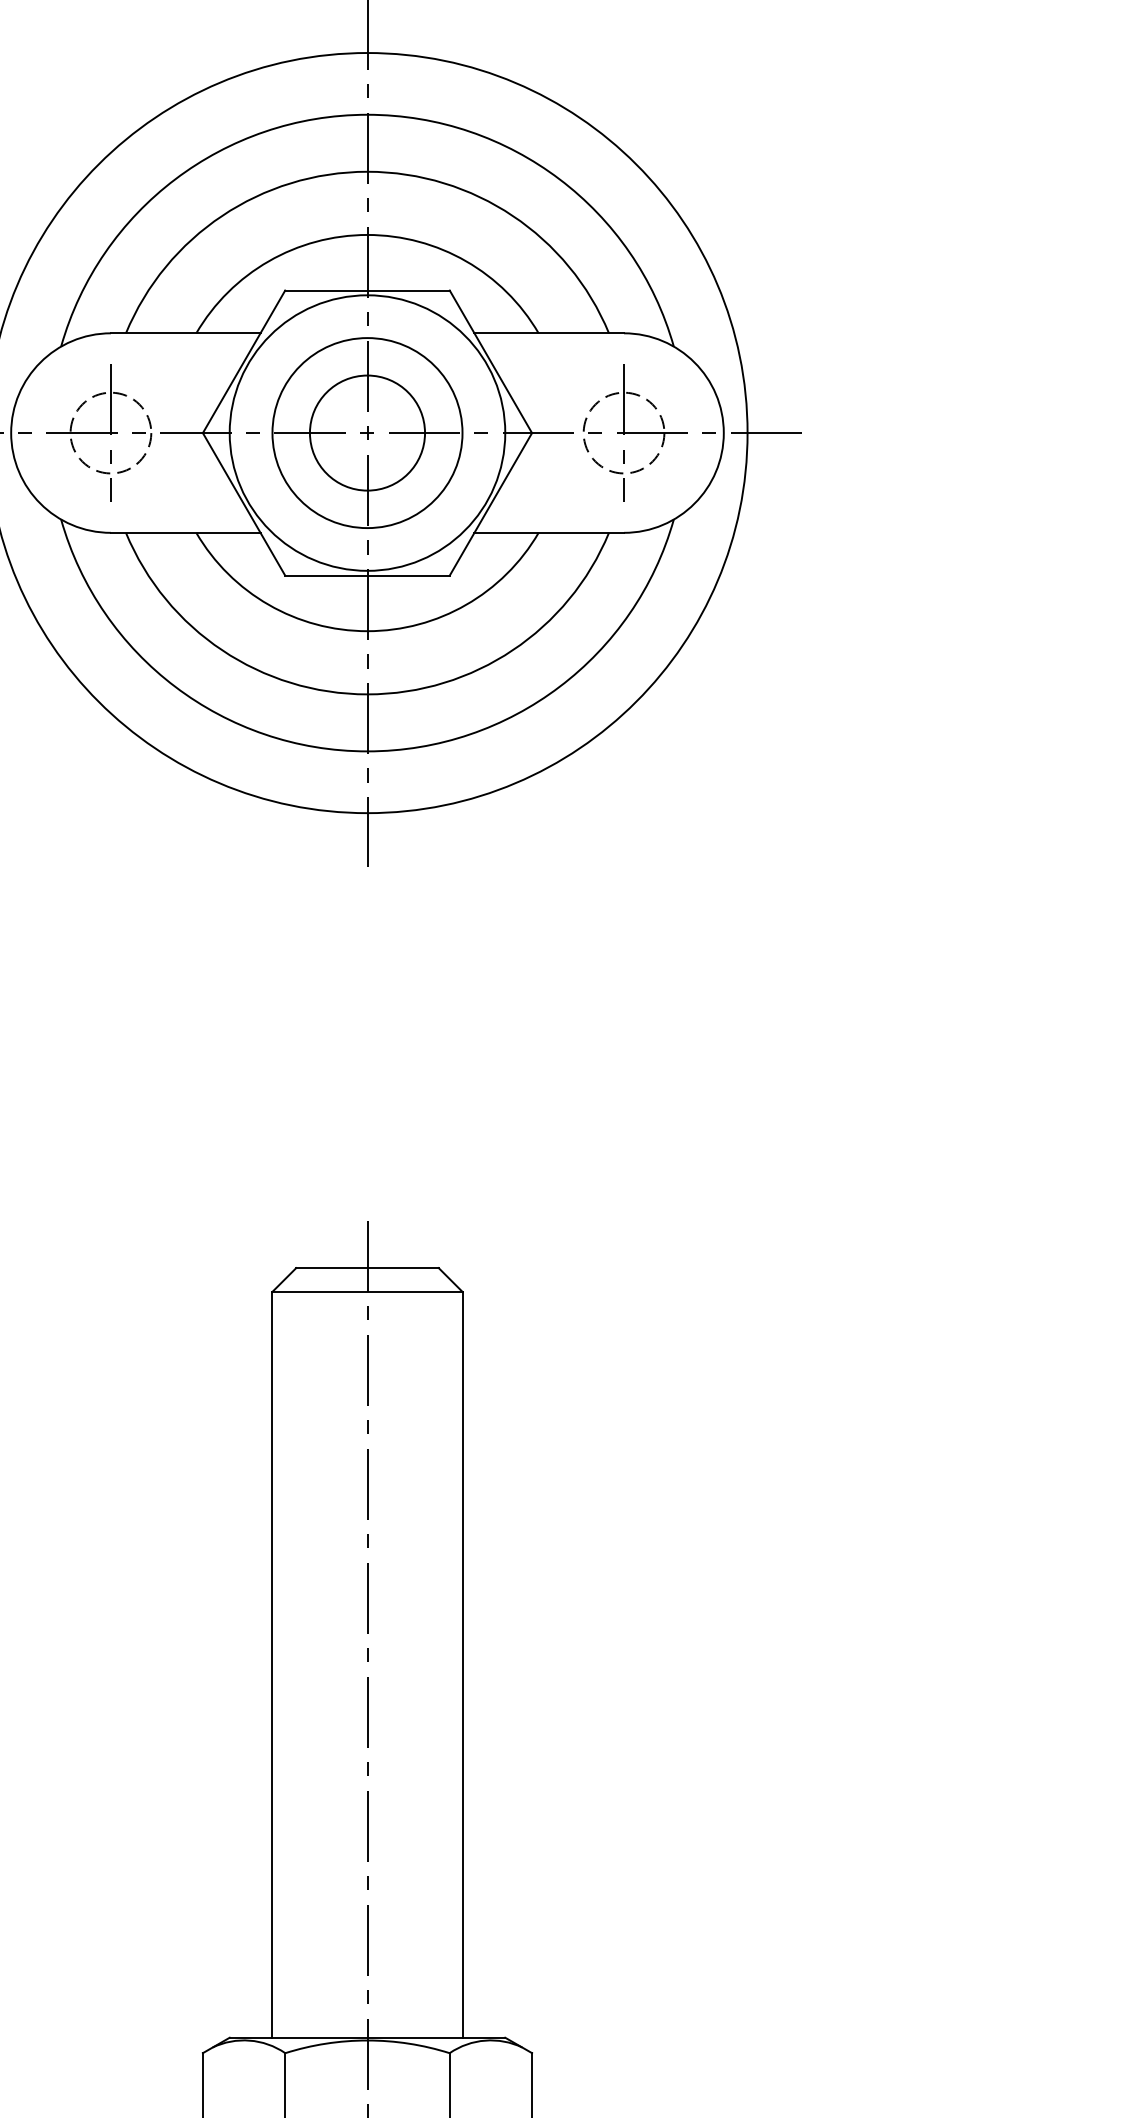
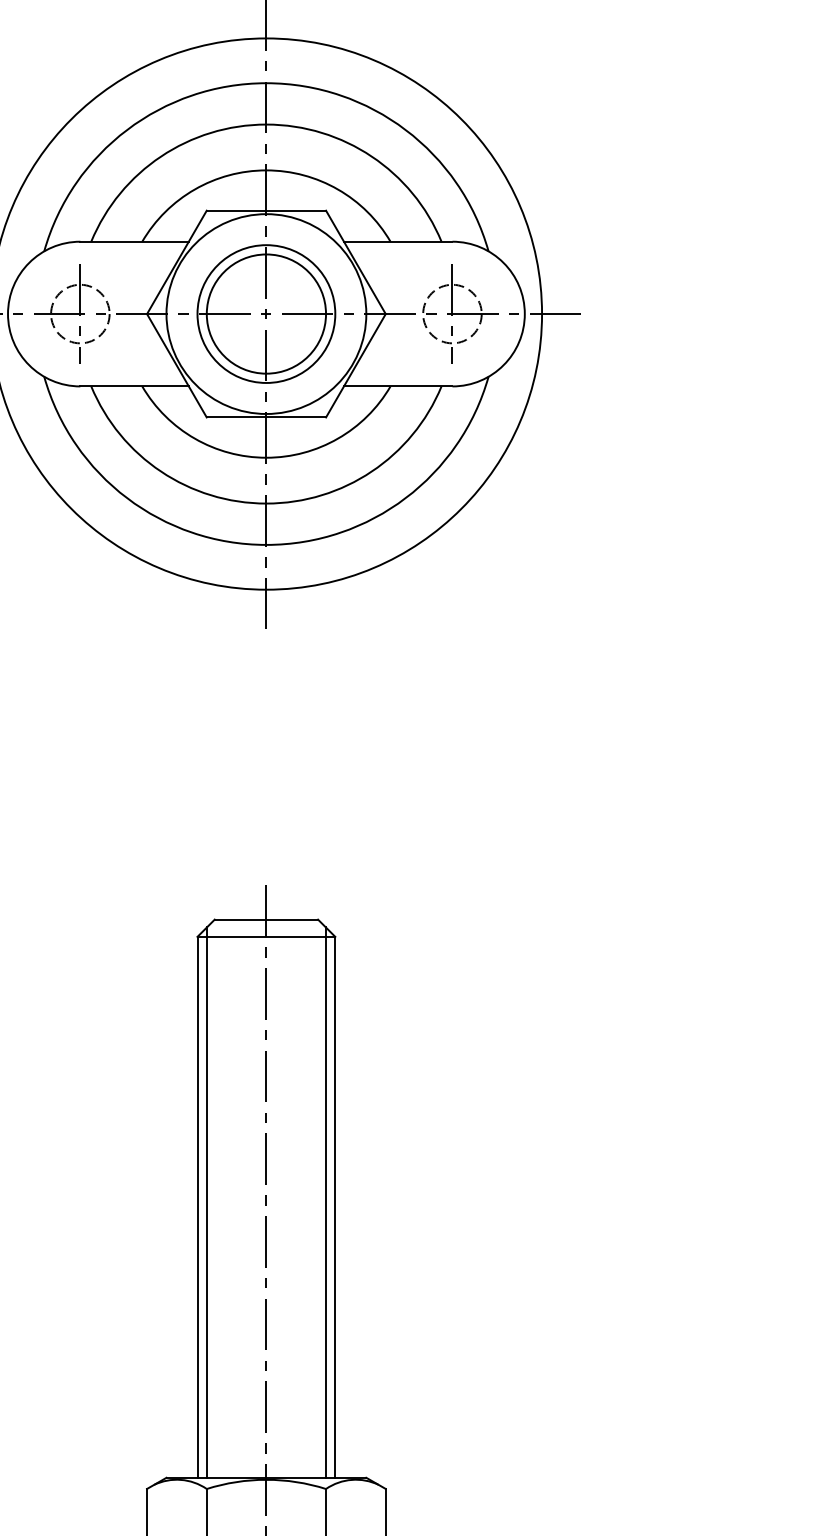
circle: (367, 432) -> (266, 313), size x1.43
line: (284, 1658) -> (206, 1202), added
line: (450, 1658) -> (326, 1202), added

